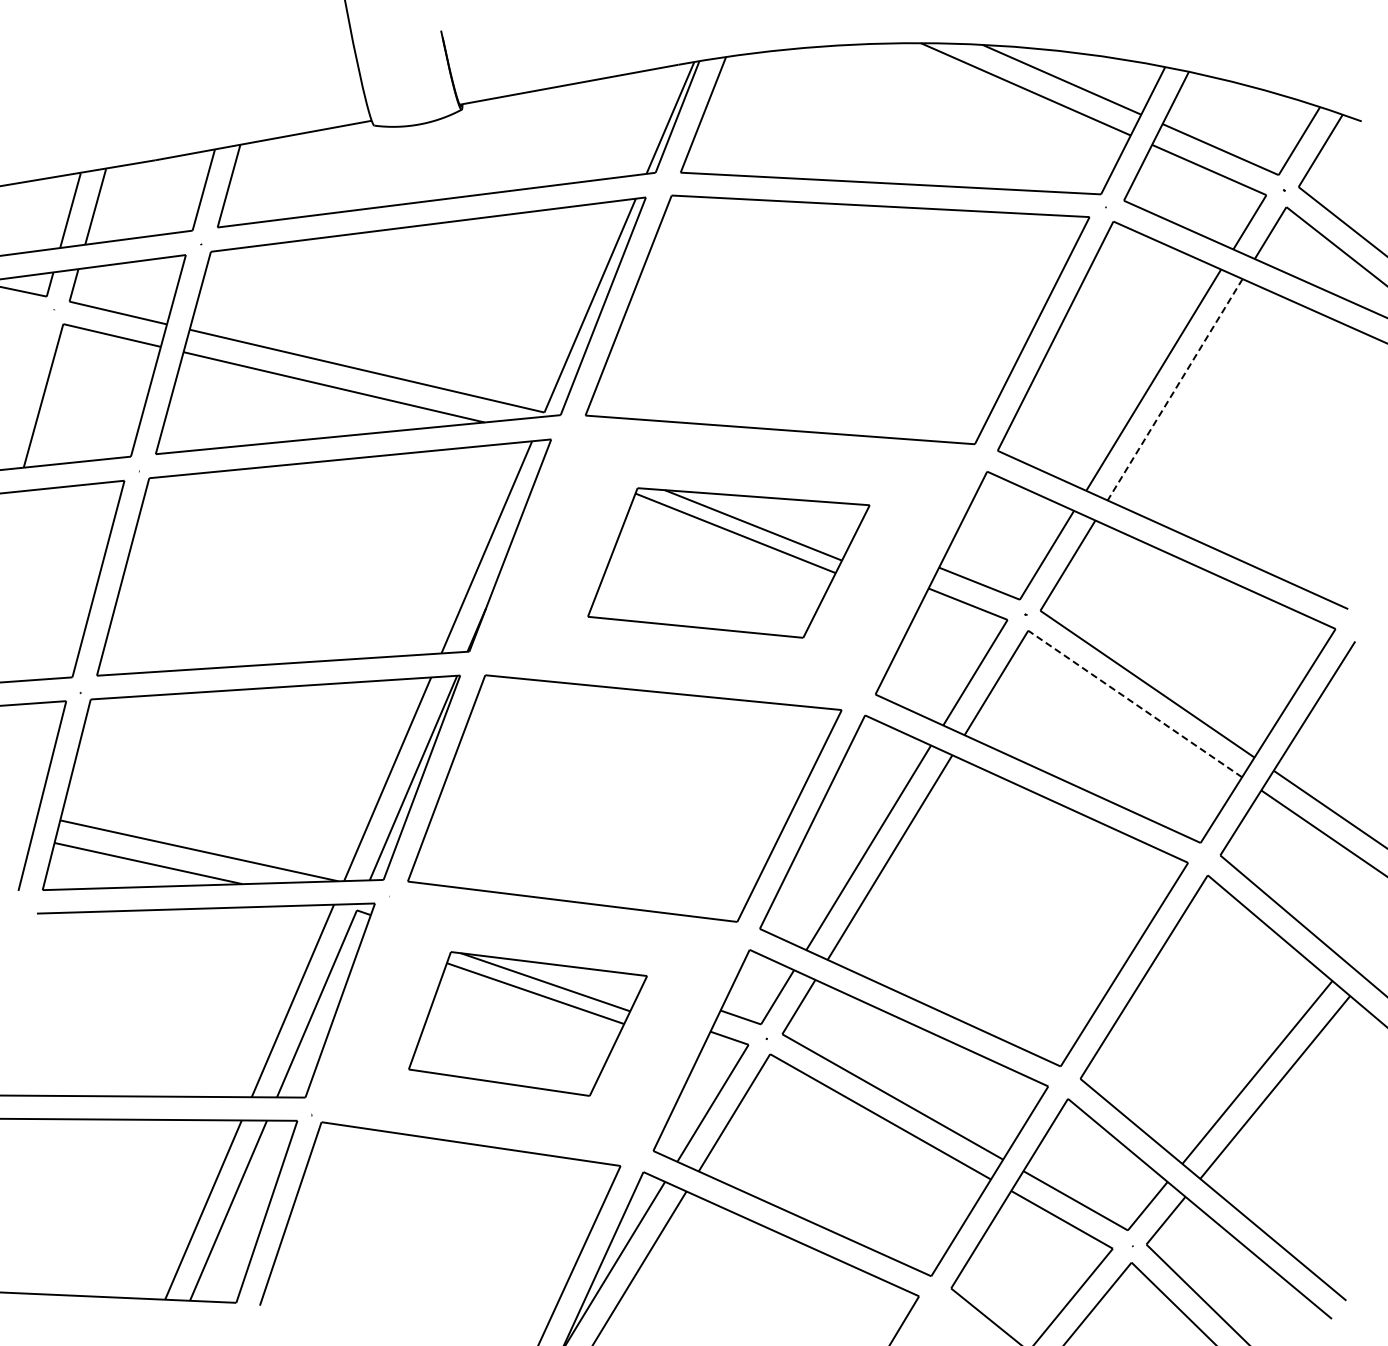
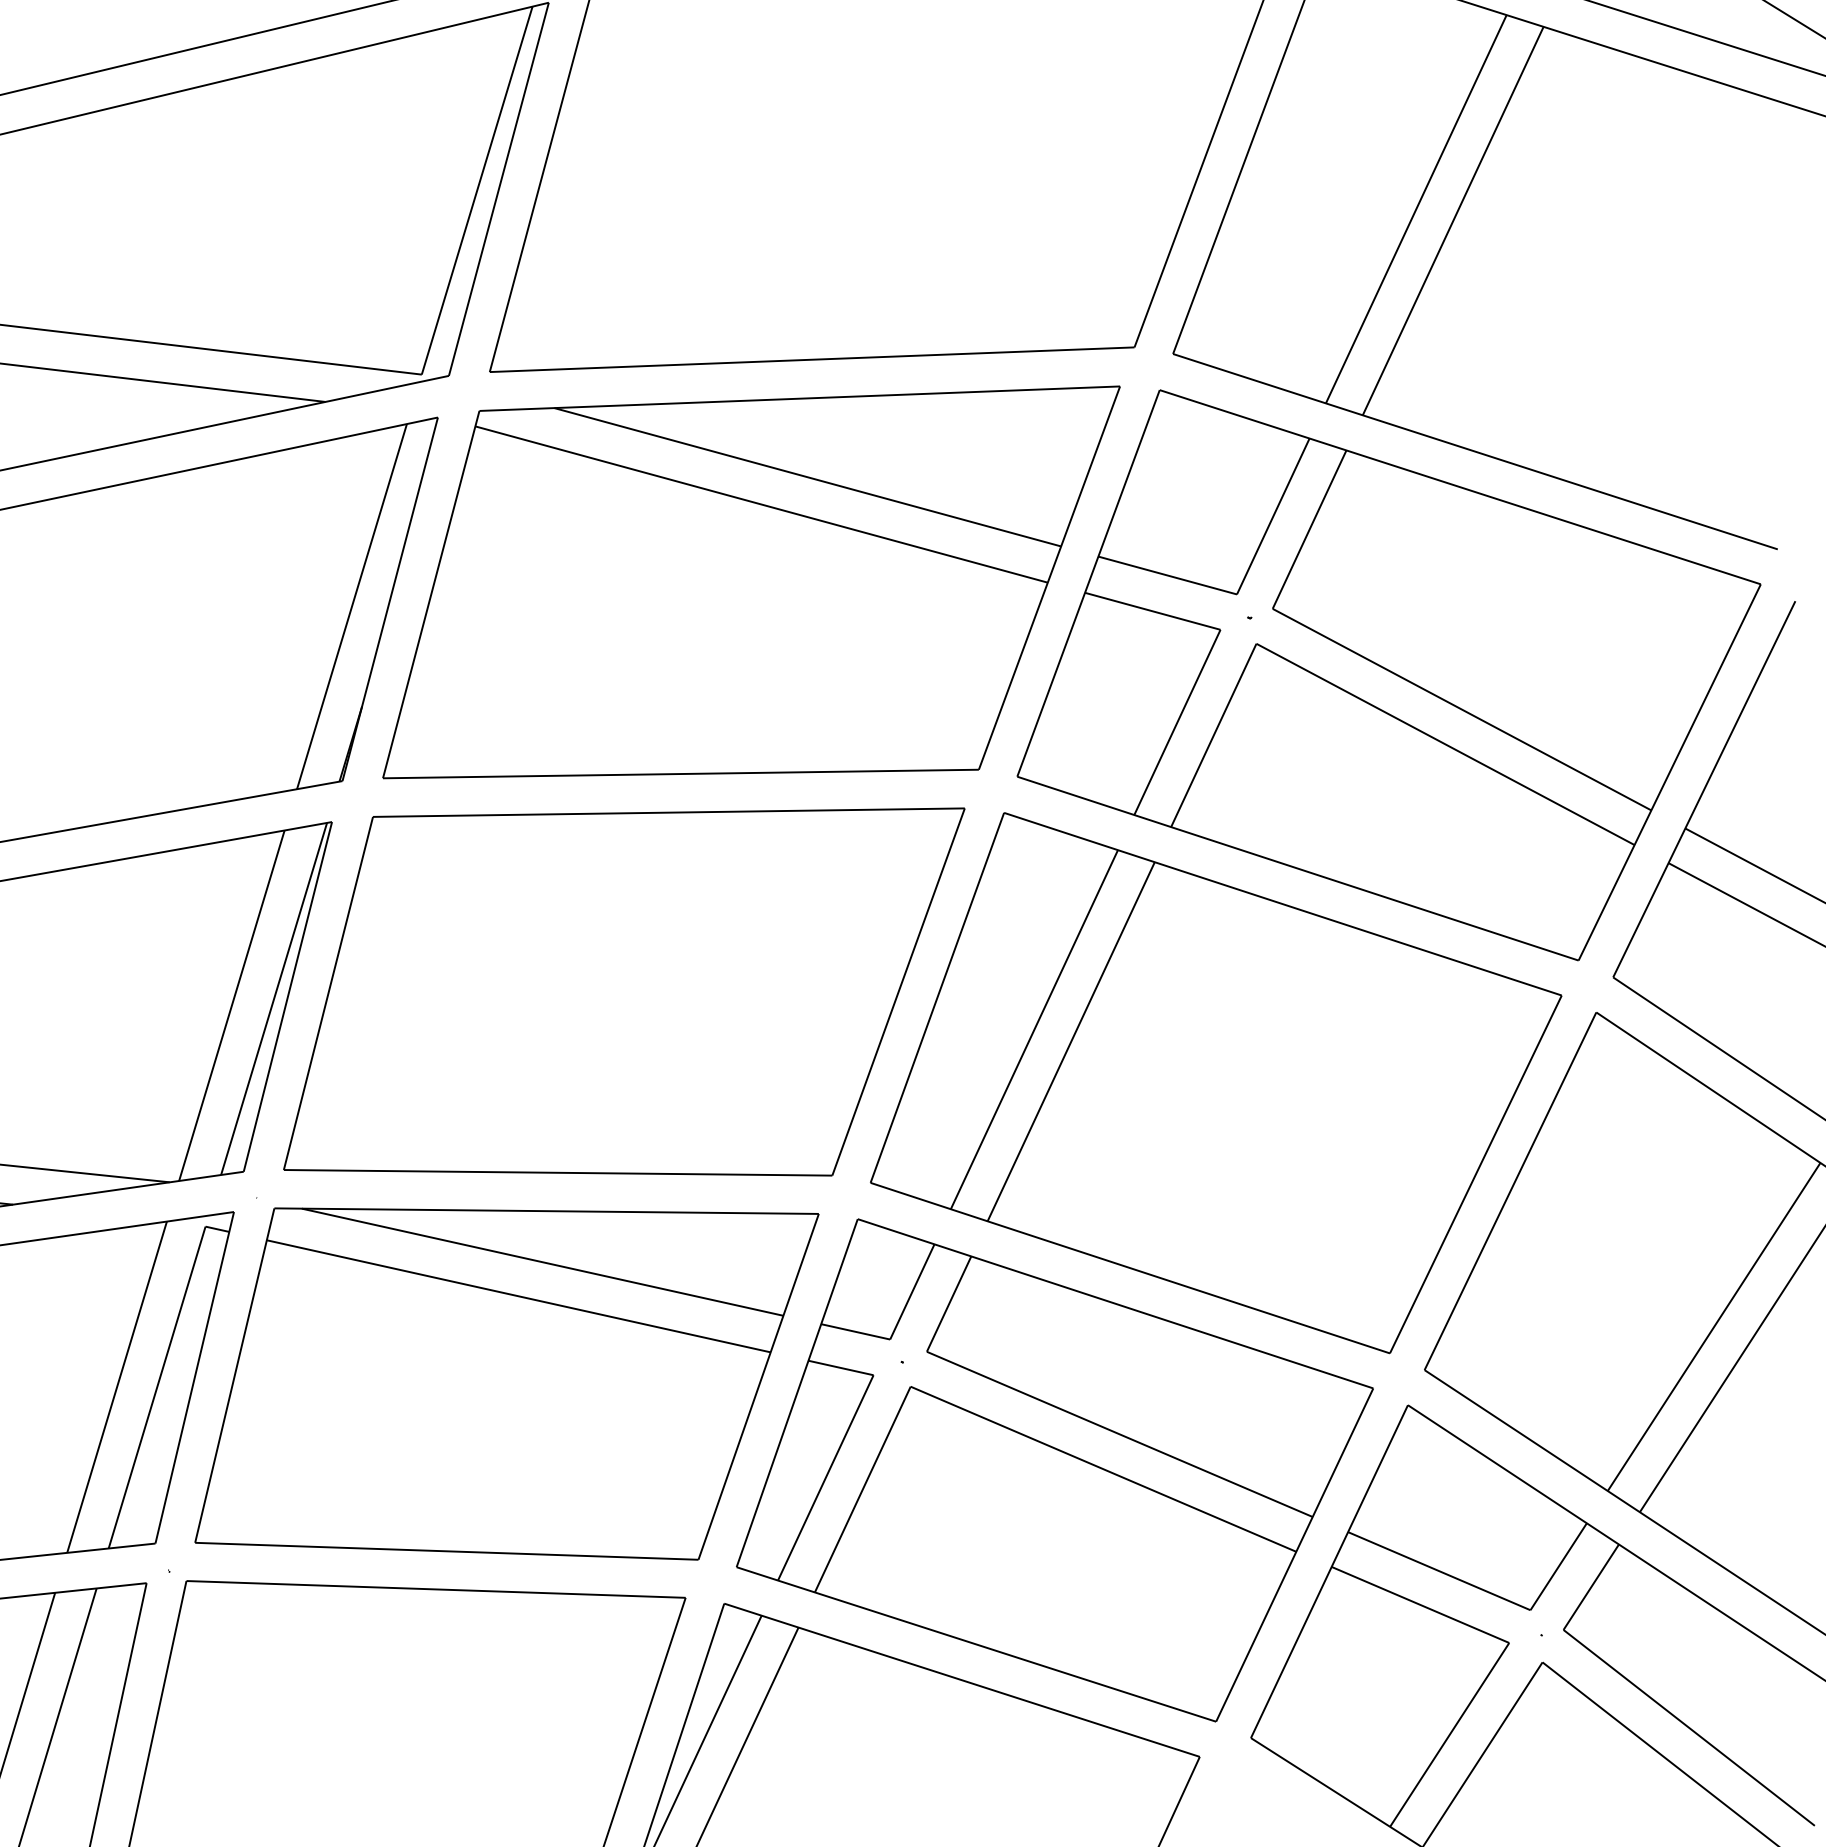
line: (1175, 389) -> (1453, 220), dashed -> solid
part: (728, 562) -> (751, 586), size x1.67
line: (1135, 704) -> (1446, 745), dashed -> solid
part: (527, 1023) -> (506, 1381), size x1.67

